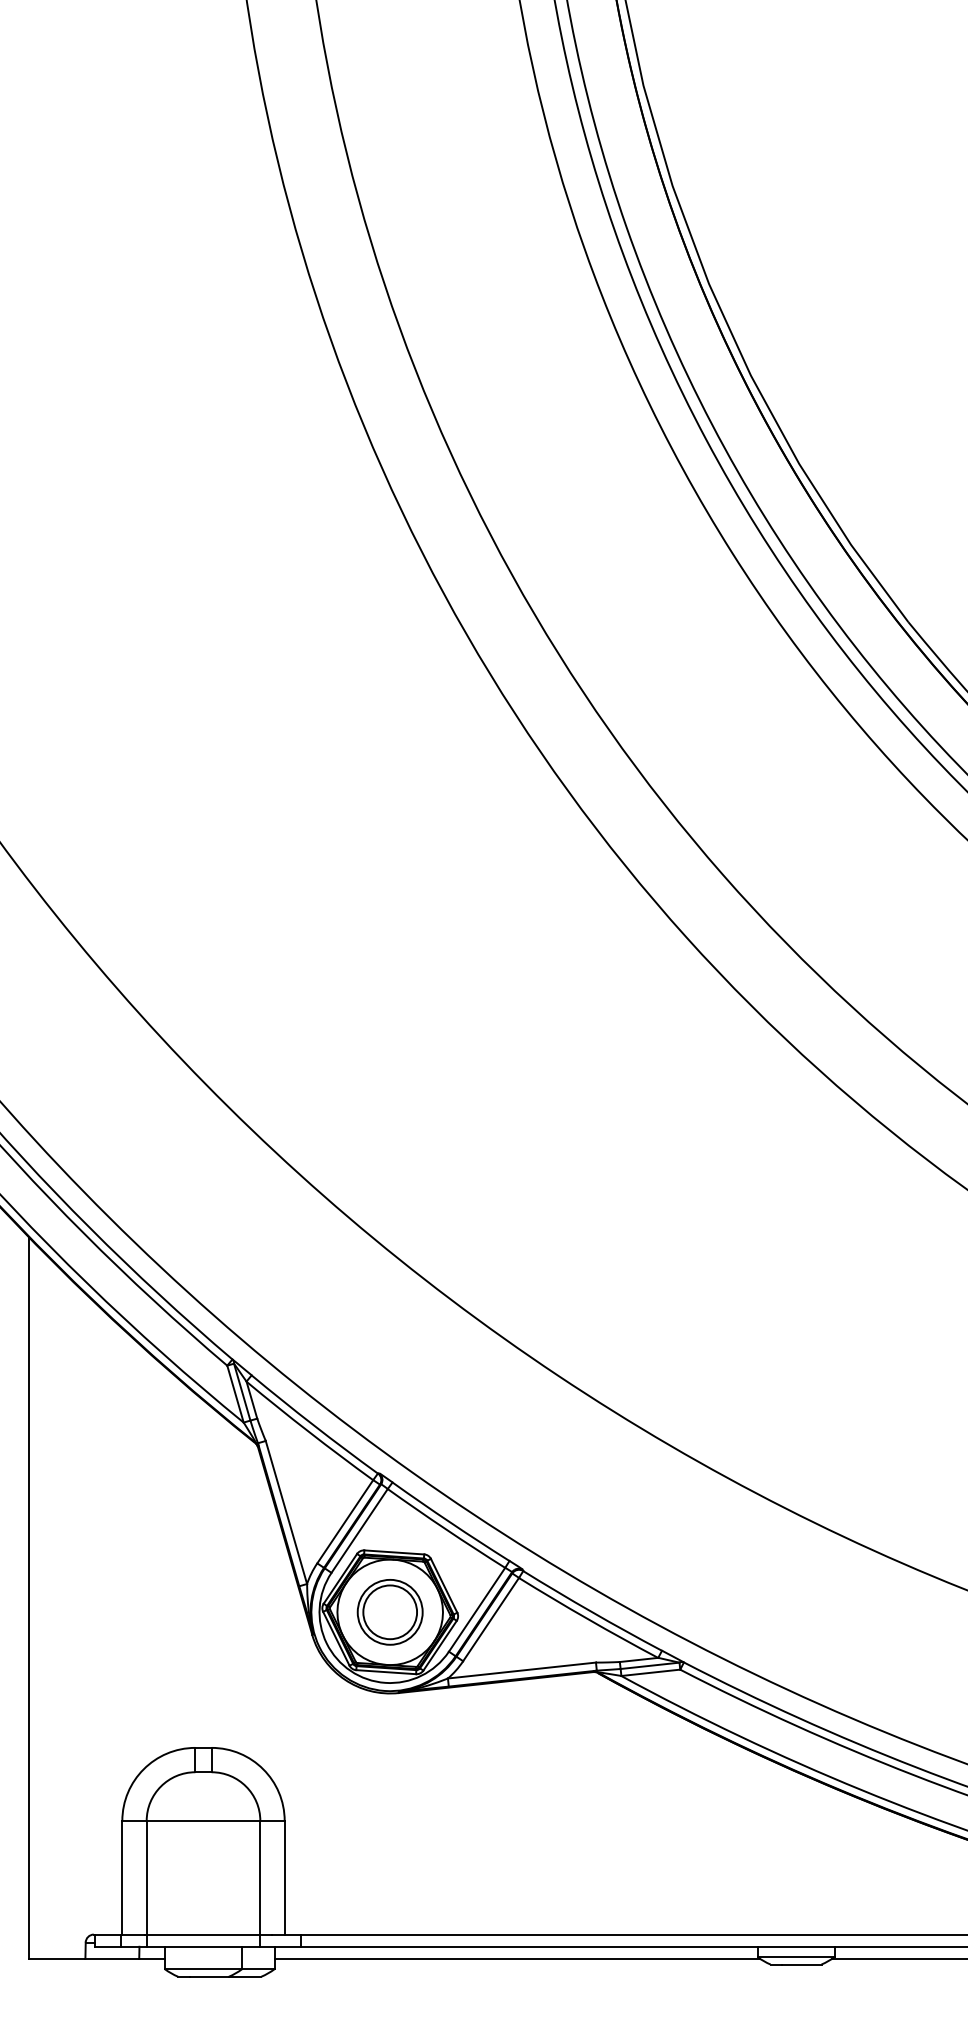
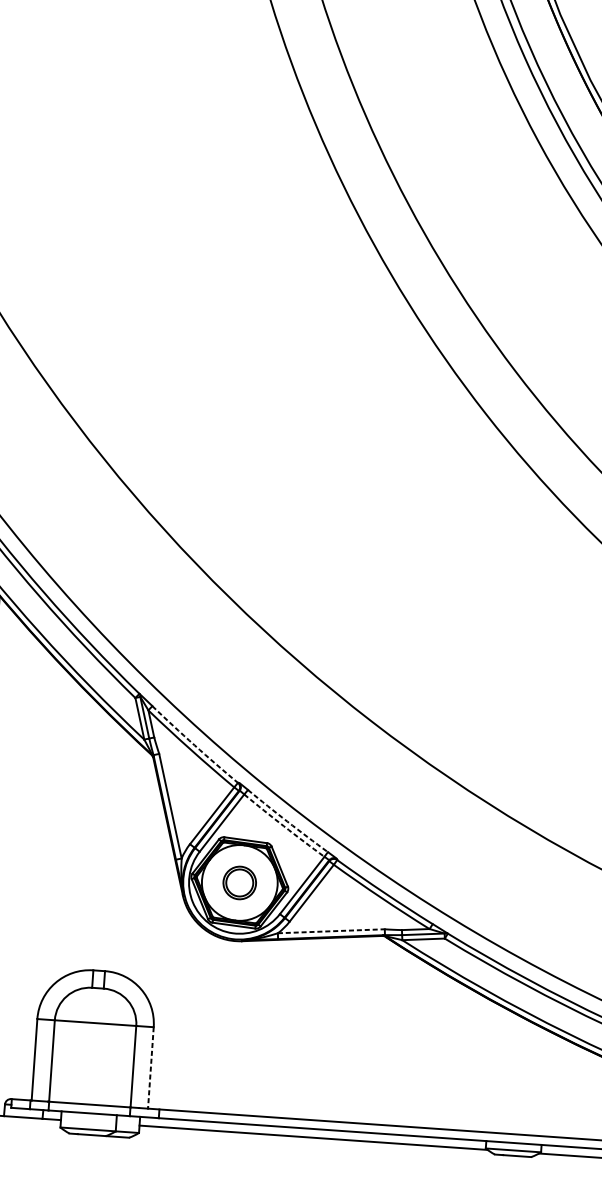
arc: (313, 1425) -> (194, 745), solid -> dashed
arc: (450, 1522) -> (287, 821), solid -> dashed
arc: (445, 1529) -> (283, 826), solid -> dashed
part: (389, 1612) -> (239, 883), size x0.7
line: (522, 1670) -> (331, 931), solid -> dashed
line: (284, 1877) -> (150, 1067), solid -> dashed

